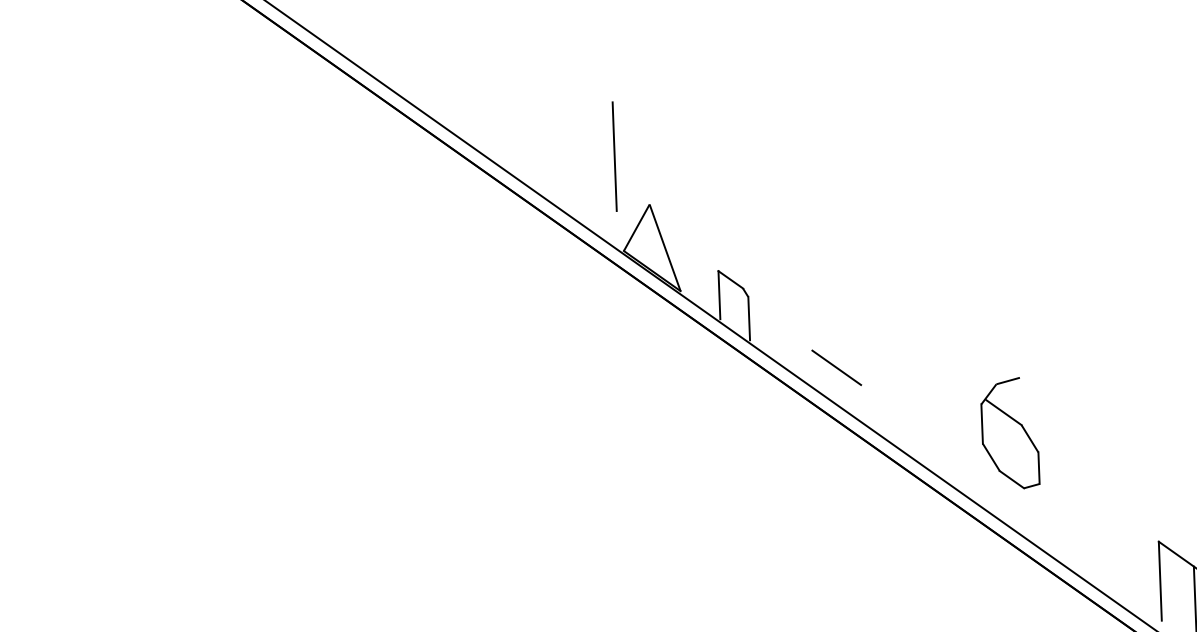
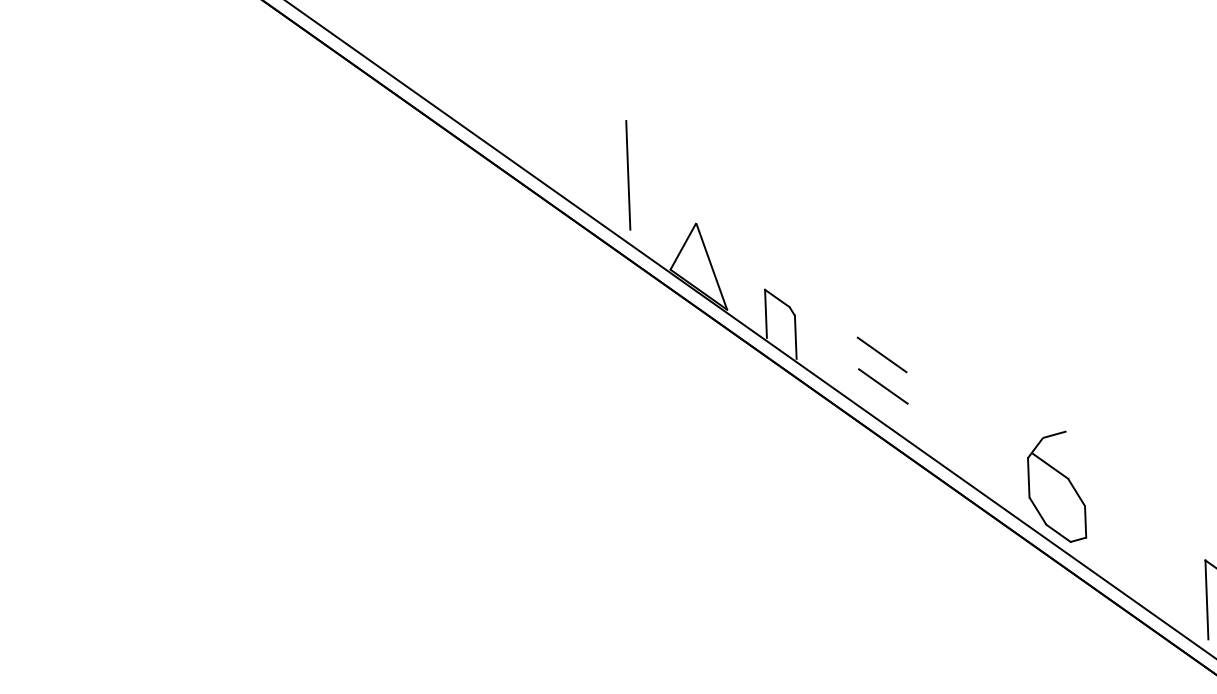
line: (614, 156) -> (628, 175), moved
line: (834, 335) -> (881, 354), added
part: (1010, 432) -> (1057, 486), moved

